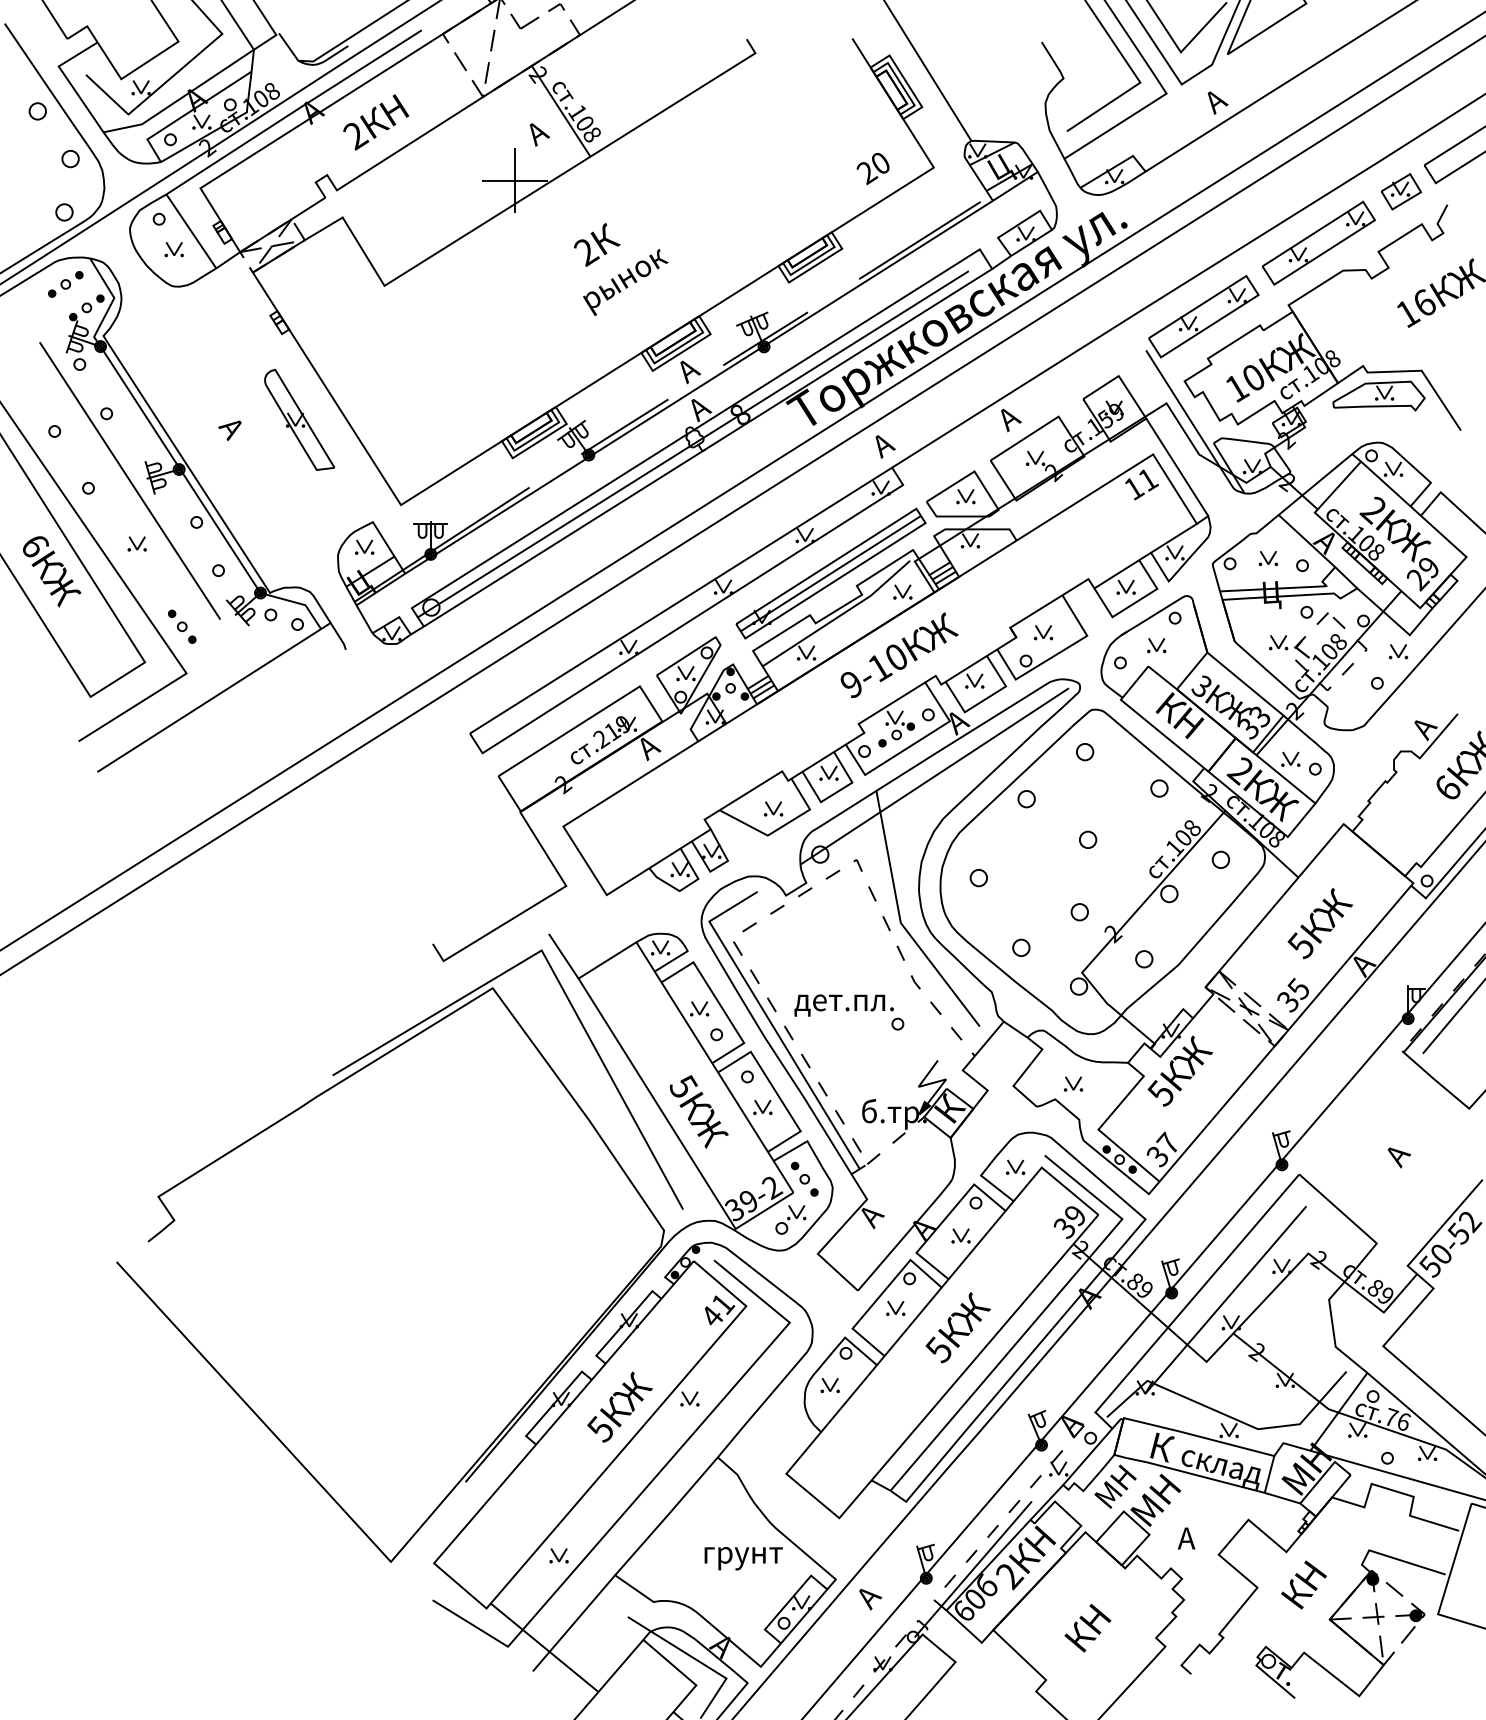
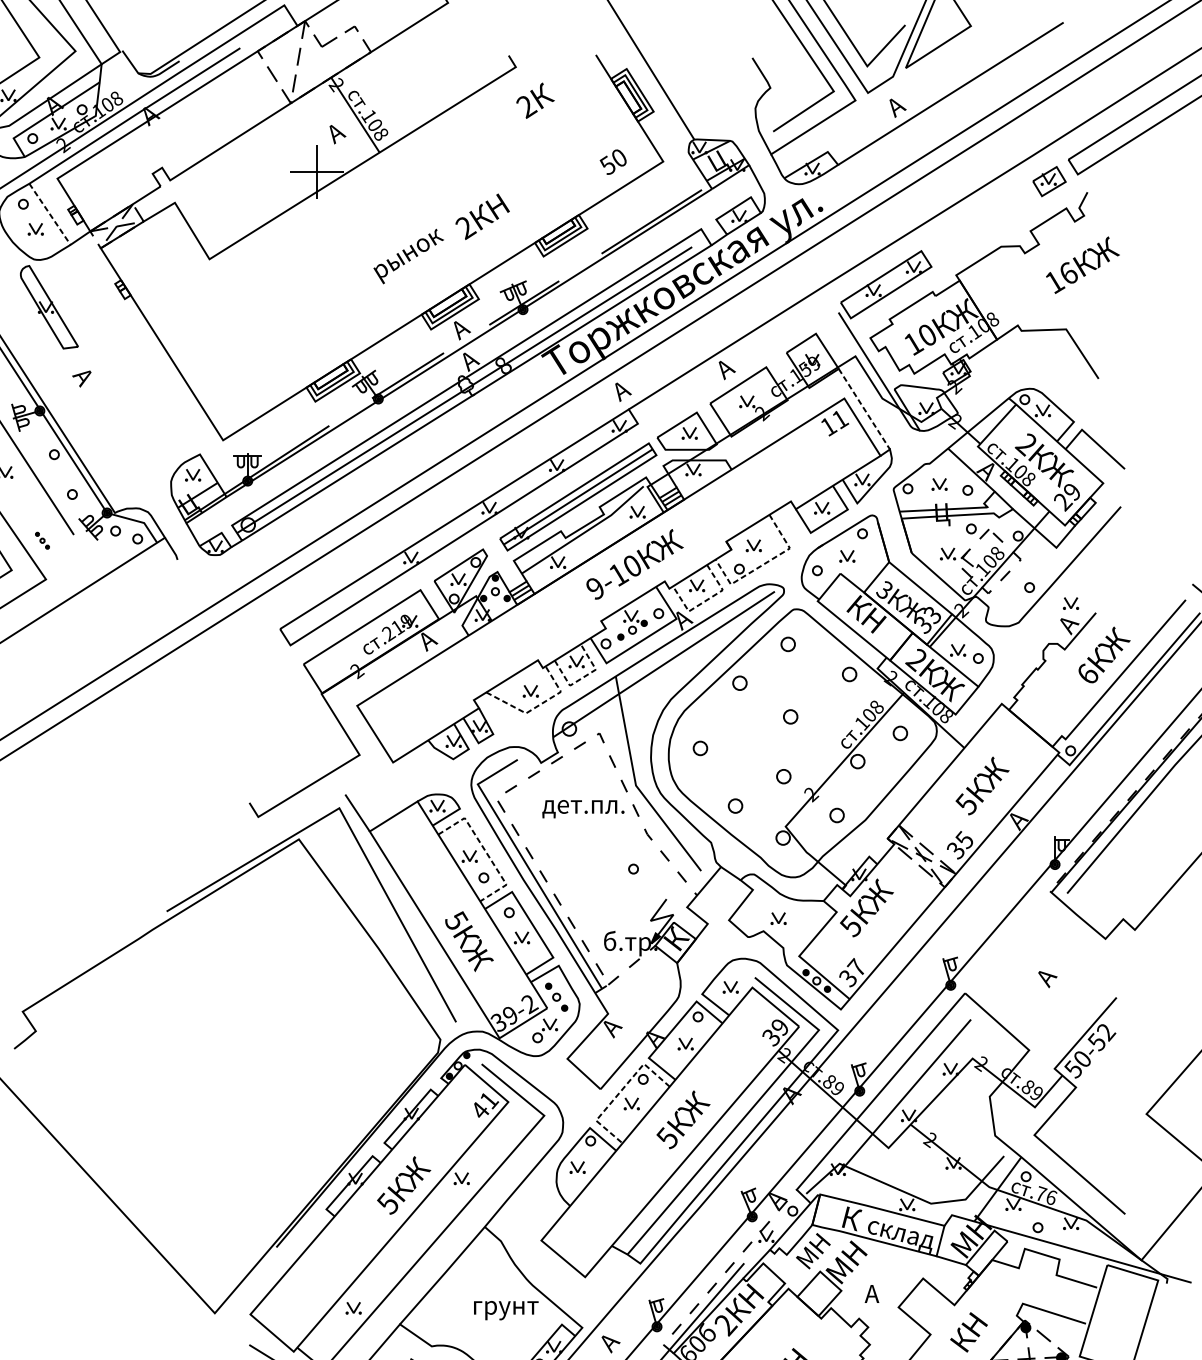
text: (376, 122) -> (482, 216), moved
text: (867, 172) -> (608, 165), 20 -> 50
line: (191, 231) -> (50, 214), solid -> dashed
part: (1318, 242) -> (980, 223), removed
text: (596, 244) -> (534, 100), moved
part: (1378, 395) -> (1030, 349), removed
part: (299, 419) -> (49, 306), moved
line: (1177, 467) -> (864, 409), solid -> dashed
part: (182, 626) -> (42, 540), size x0.6
part: (1398, 651) -> (1071, 603), moved
line: (1056, 654) -> (764, 563), solid -> dashed
line: (985, 699) -> (705, 600), solid -> dashed
line: (836, 792) -> (582, 677), solid -> dashed
line: (781, 827) -> (537, 706), solid -> dashed
line: (718, 1002) -> (485, 851), solid -> dashed
text: (843, 1005) -> (582, 809), moved
line: (880, 1295) -> (619, 1093), solid -> dashed

